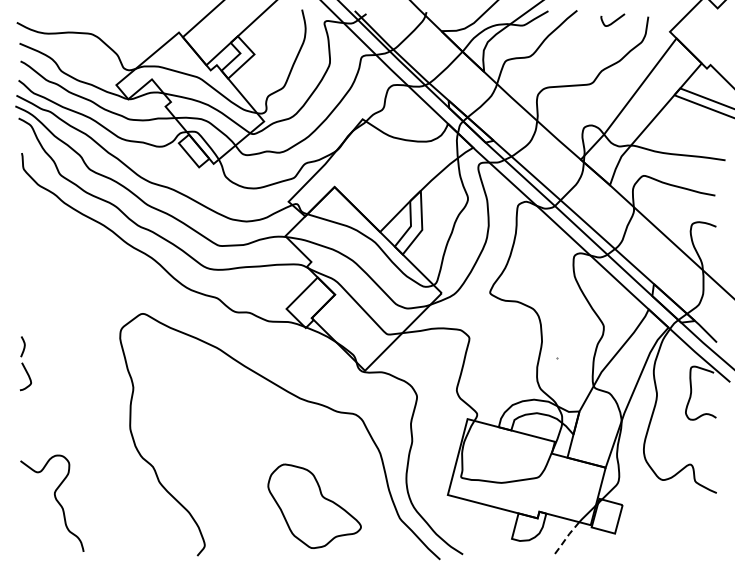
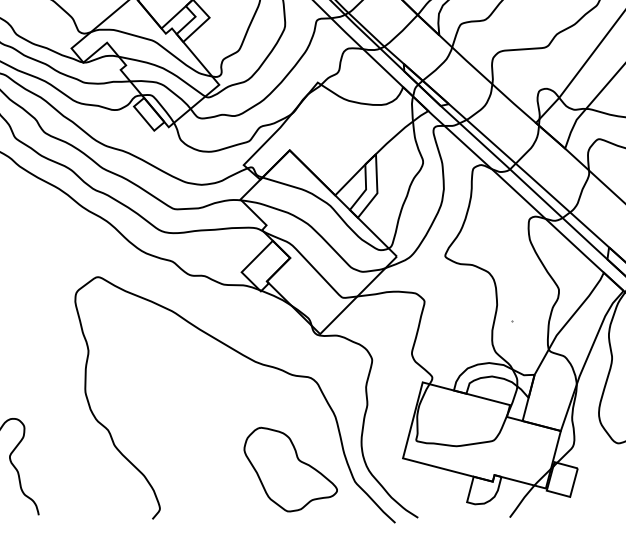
part: (314, 505) -> (290, 468), moved
line: (566, 537) -> (521, 500), dashed -> solid

